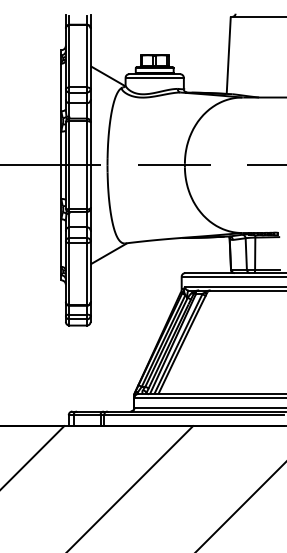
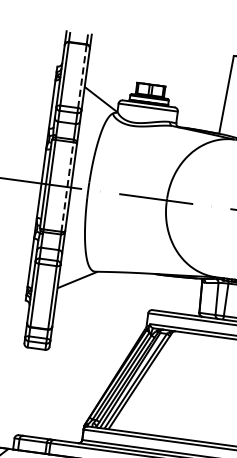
line: (86, 55) -> (82, 75), solid -> dashed
line: (86, 164) -> (67, 186), solid -> dashed

